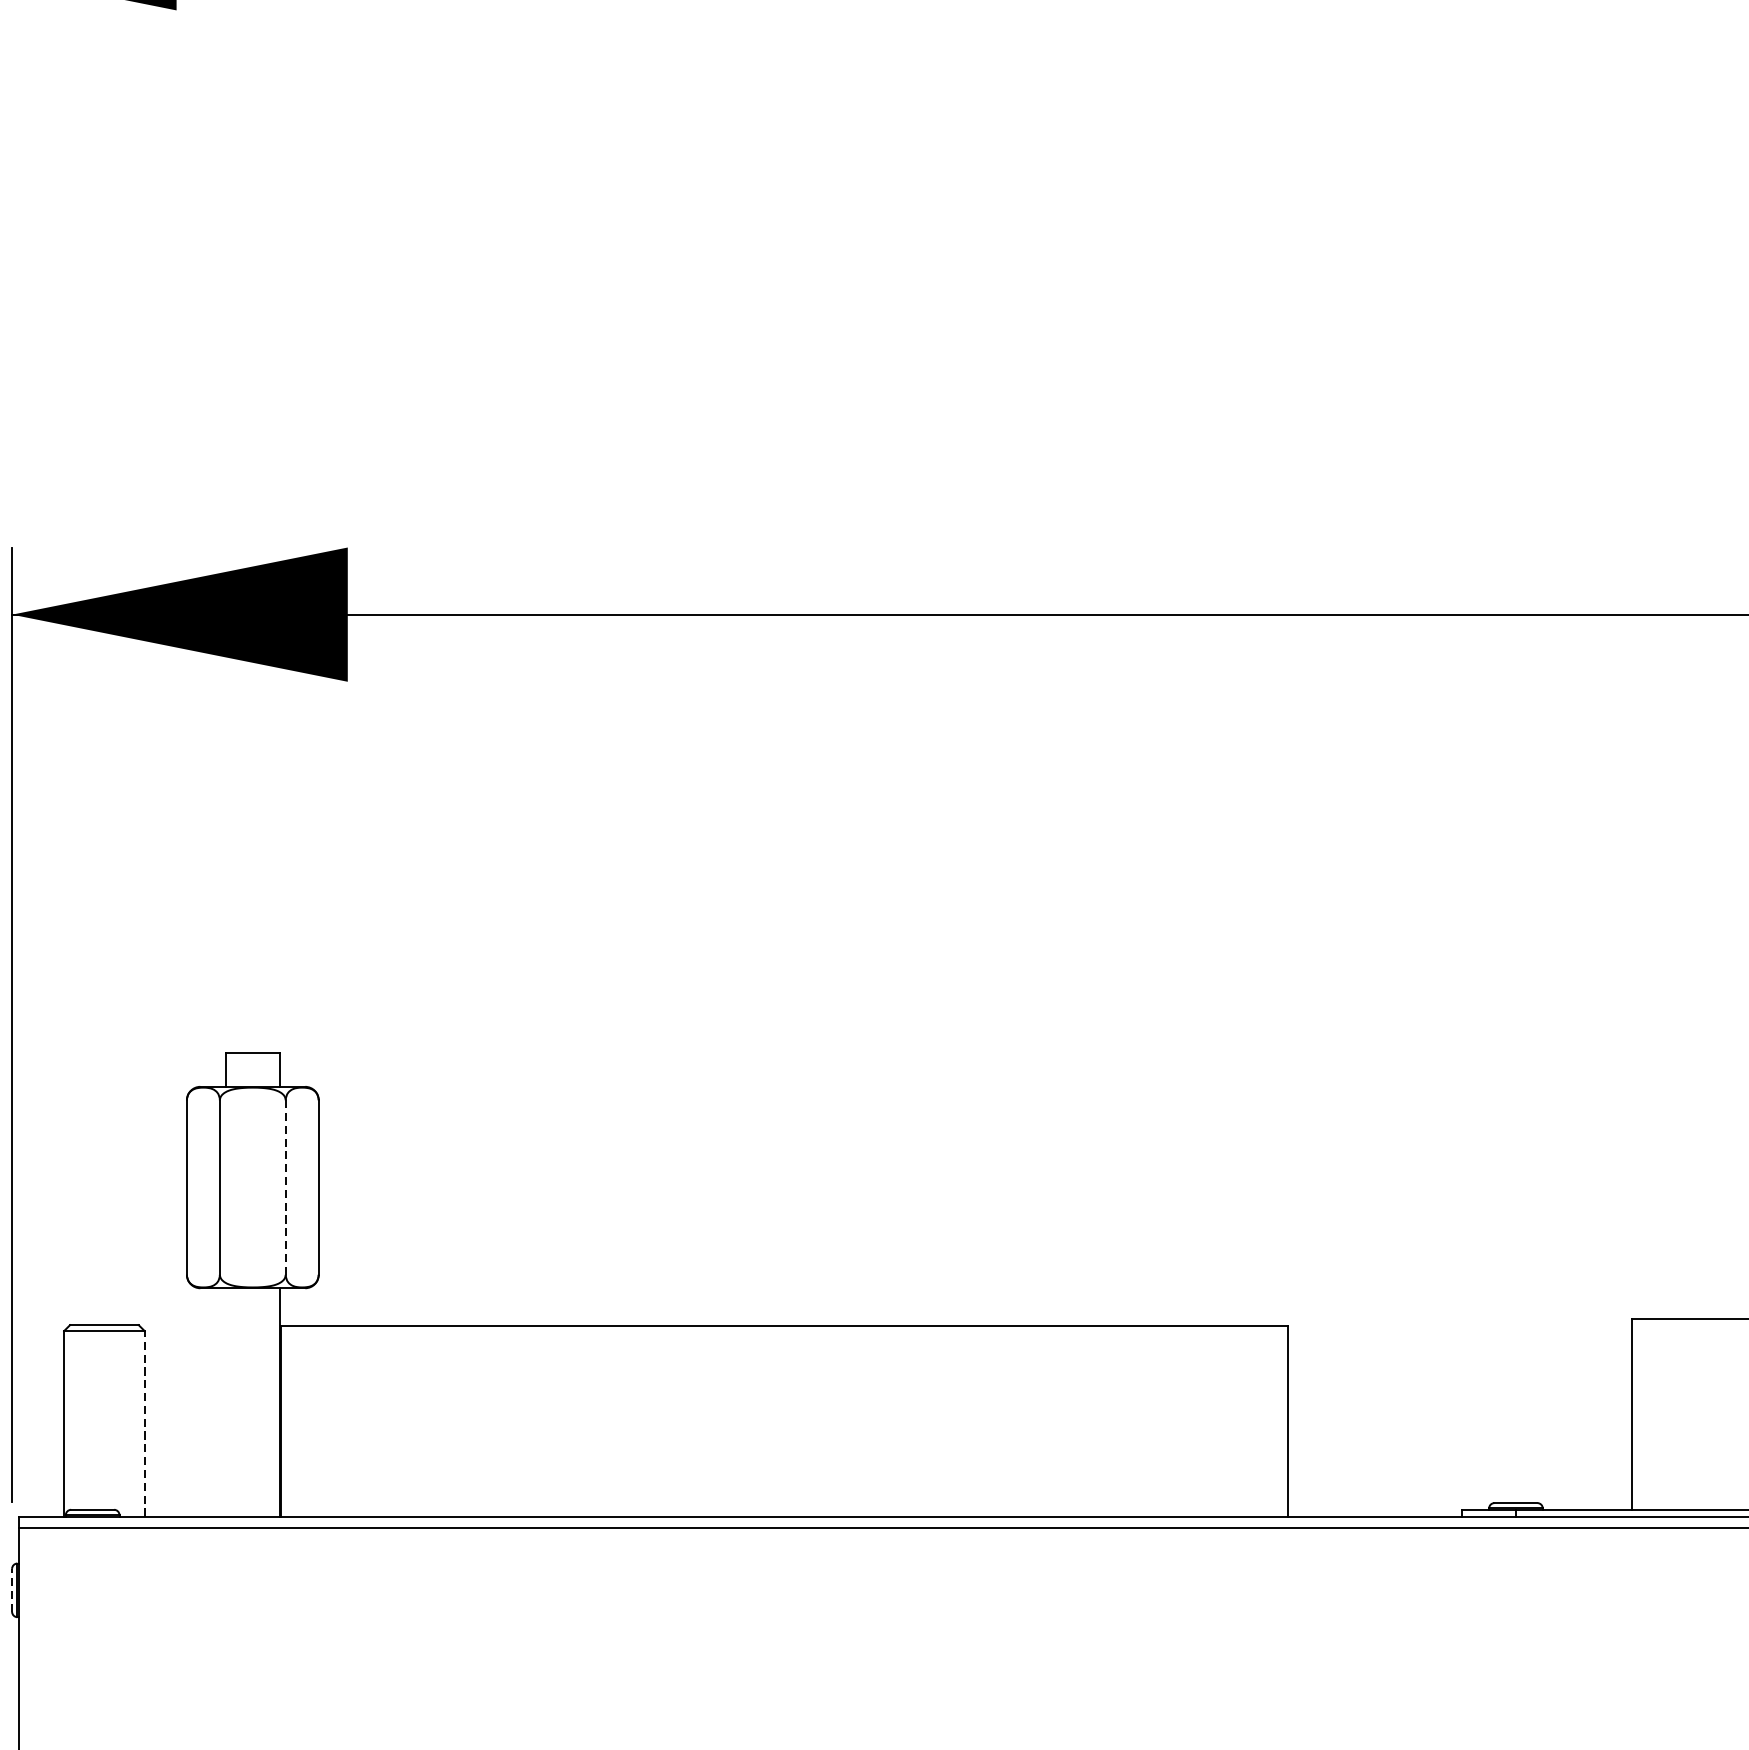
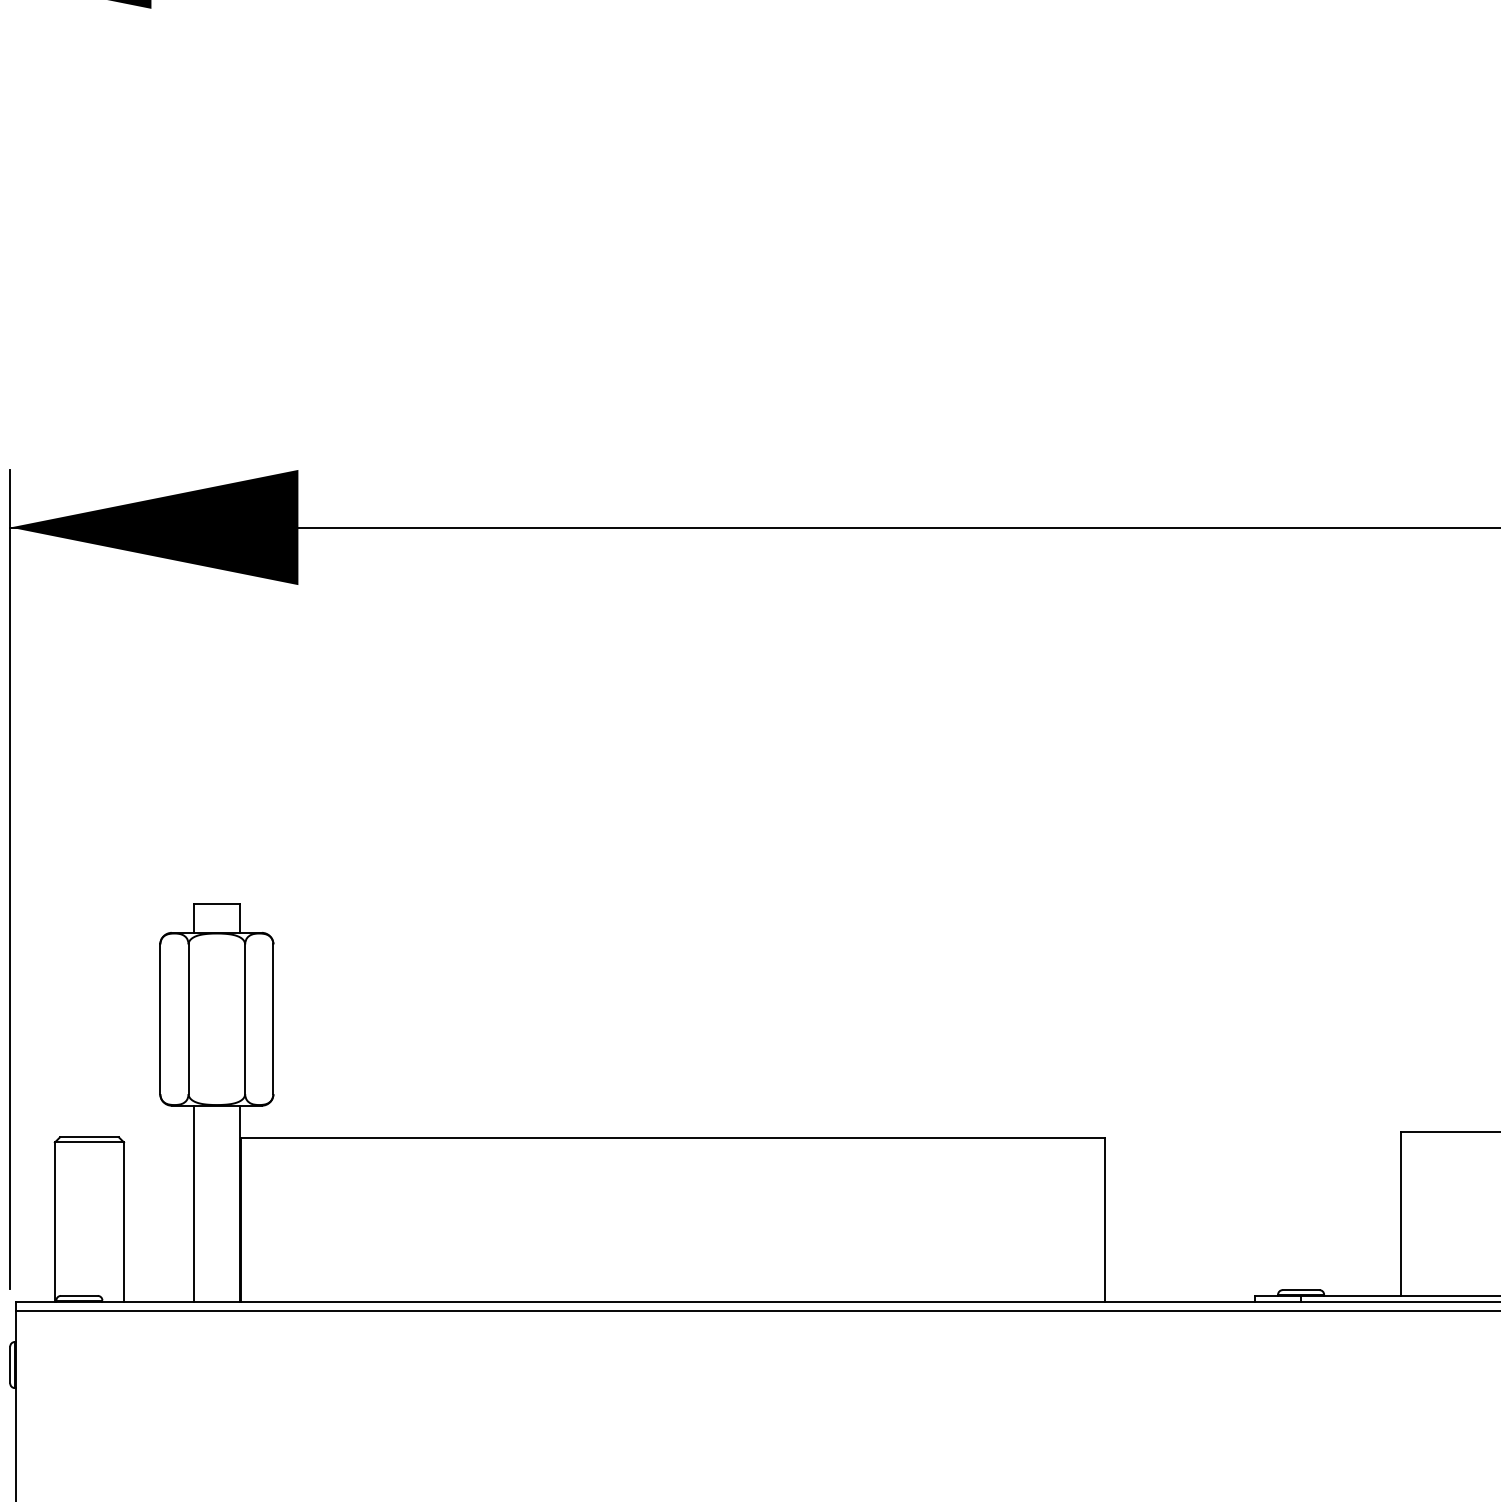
line: (286, 1187) -> (245, 1019), dashed -> solid
line: (225, 1402) -> (193, 1203), added
line: (145, 1424) -> (124, 1222), dashed -> solid
line: (12, 1589) -> (10, 1364), dashed -> solid

